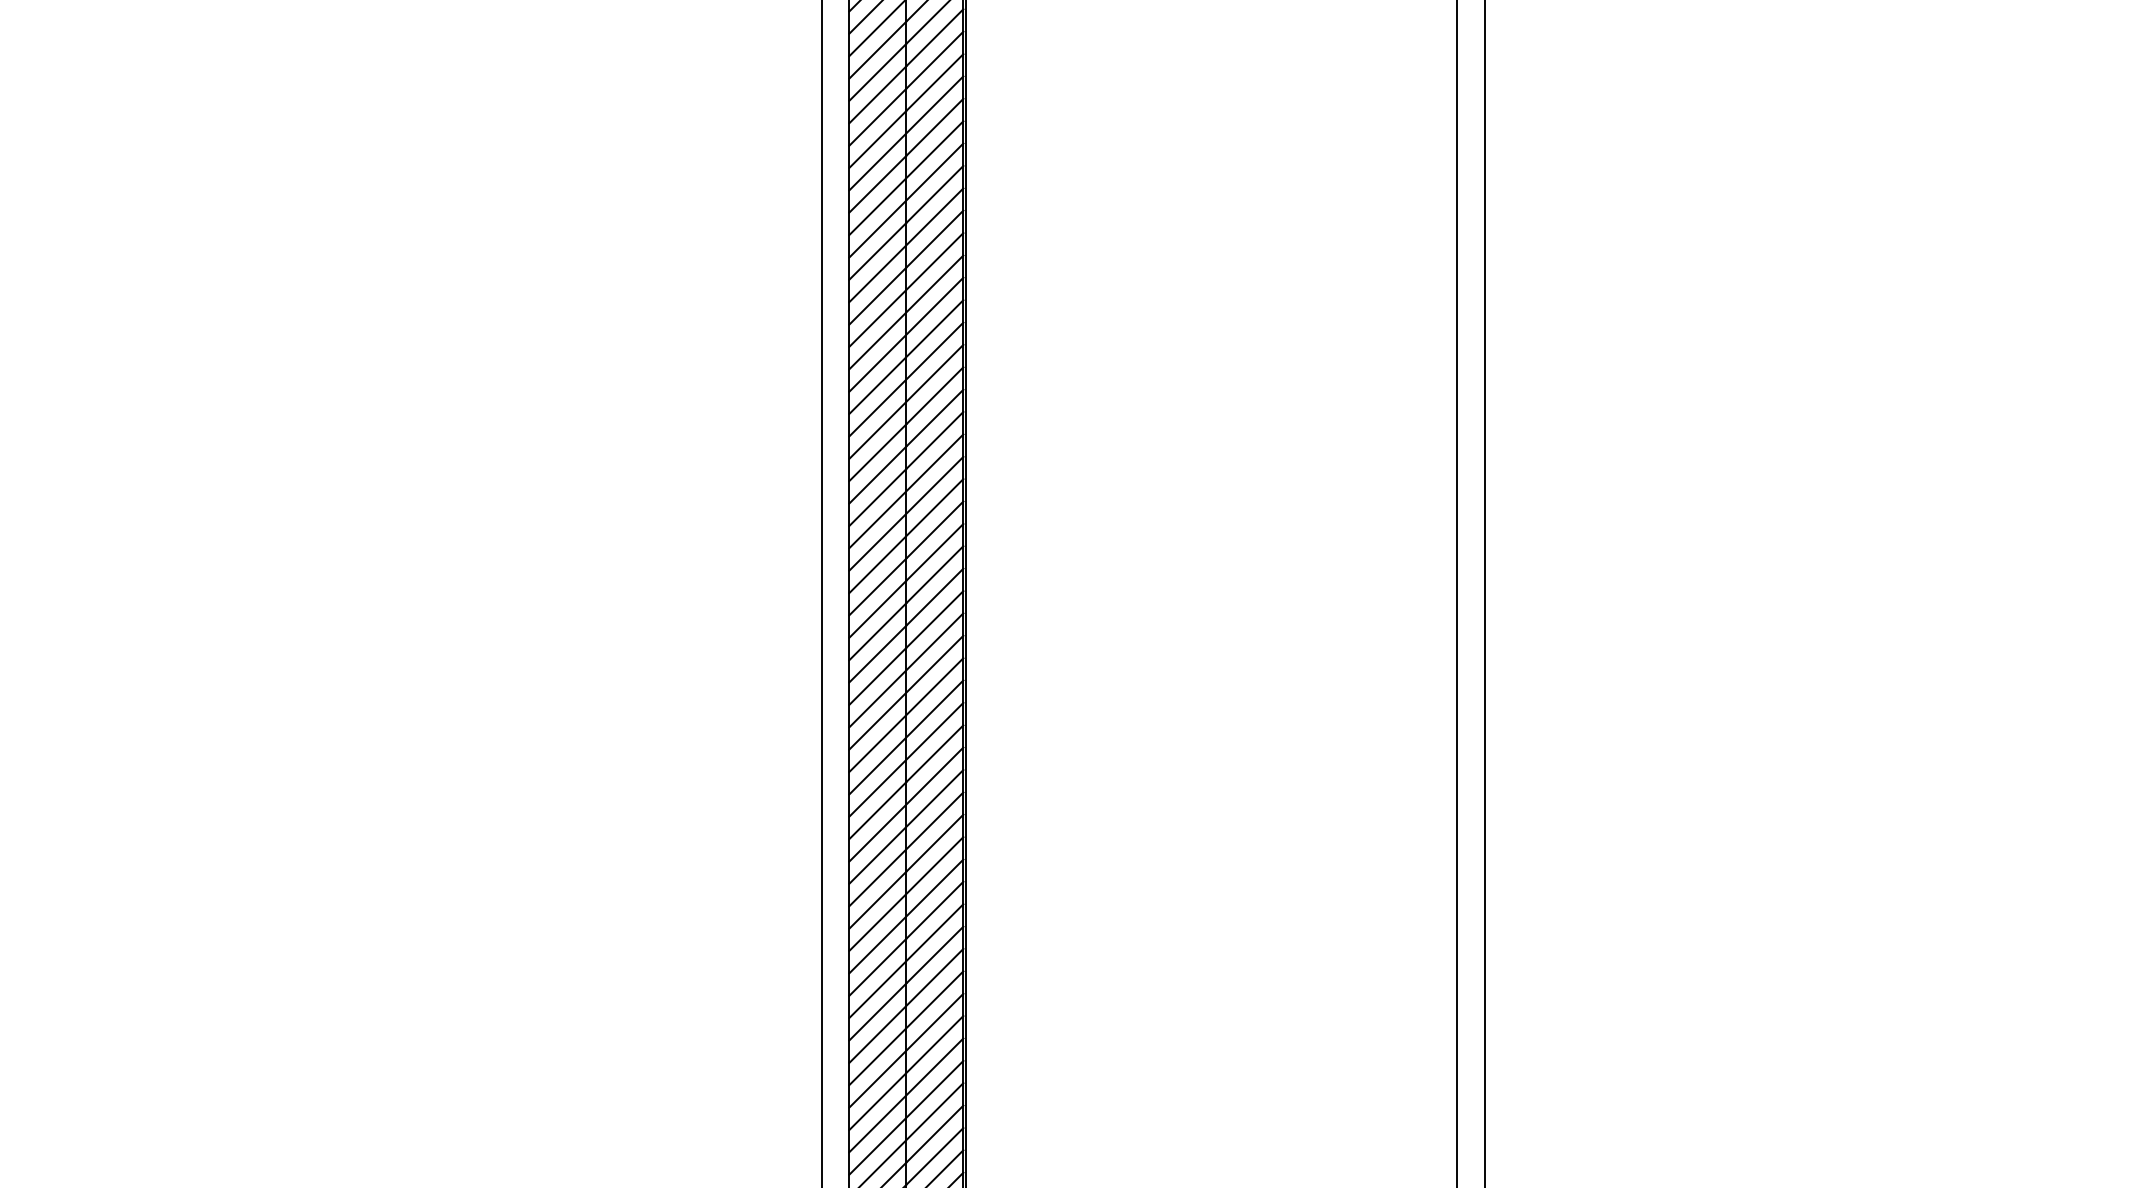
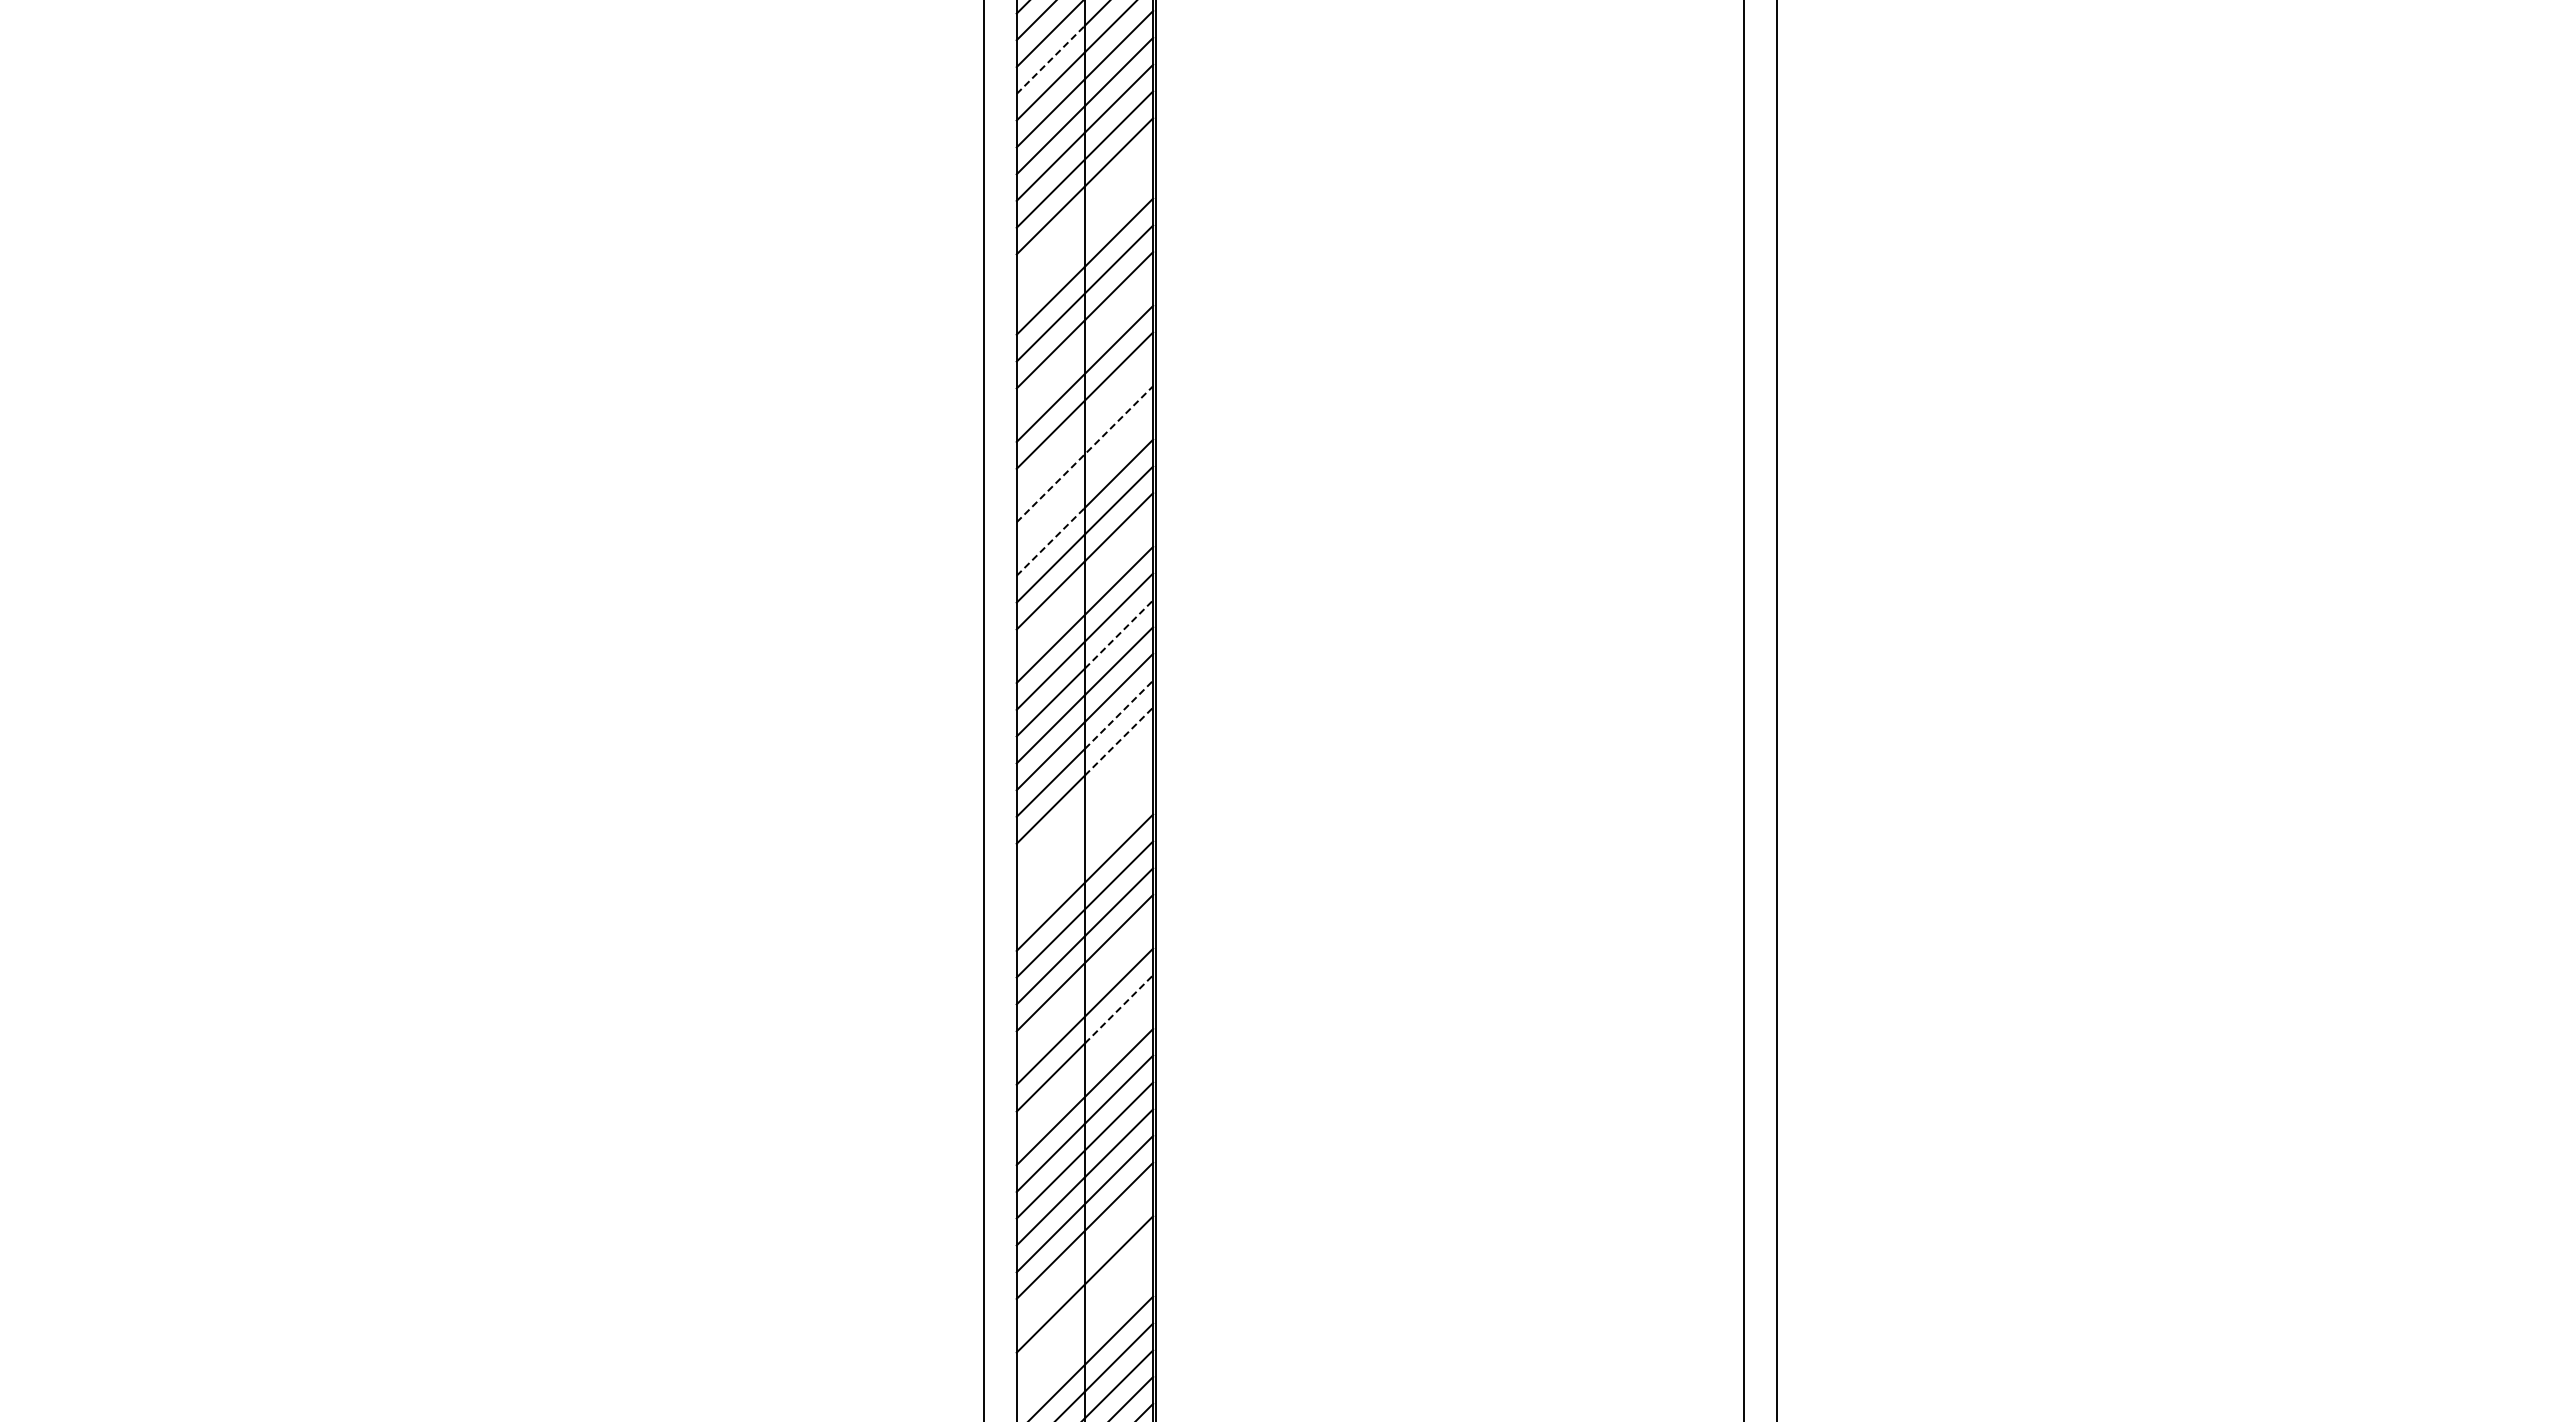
line: (878, 49) -> (1051, 59), solid -> dashed
line: (906, 178) -> (1084, 213), removed
line: (906, 200) -> (1084, 239), removed
line: (906, 289) -> (1084, 346), removed
line: (906, 357) -> (1084, 427), removed
line: (906, 378) -> (1085, 453), solid -> dashed
line: (906, 401) -> (1084, 480), removed
line: (878, 452) -> (1051, 541), solid -> dashed
line: (906, 490) -> (1084, 587), removed
line: (935, 530) -> (1119, 634), solid -> dashed
line: (935, 596) -> (1119, 714), solid -> dashed
line: (935, 619) -> (1119, 741), solid -> dashed
line: (906, 670) -> (1084, 802), removed
line: (906, 692) -> (1084, 829), removed
line: (906, 714) -> (1084, 855), removed
line: (906, 826) -> (1084, 989), removed
line: (935, 842) -> (1119, 1008), solid -> dashed
line: (906, 894) -> (1084, 1070), removed
line: (906, 1050) -> (1084, 1257), removed
line: (906, 1095) -> (1084, 1311), removed
line: (906, 1118) -> (1084, 1338), removed

